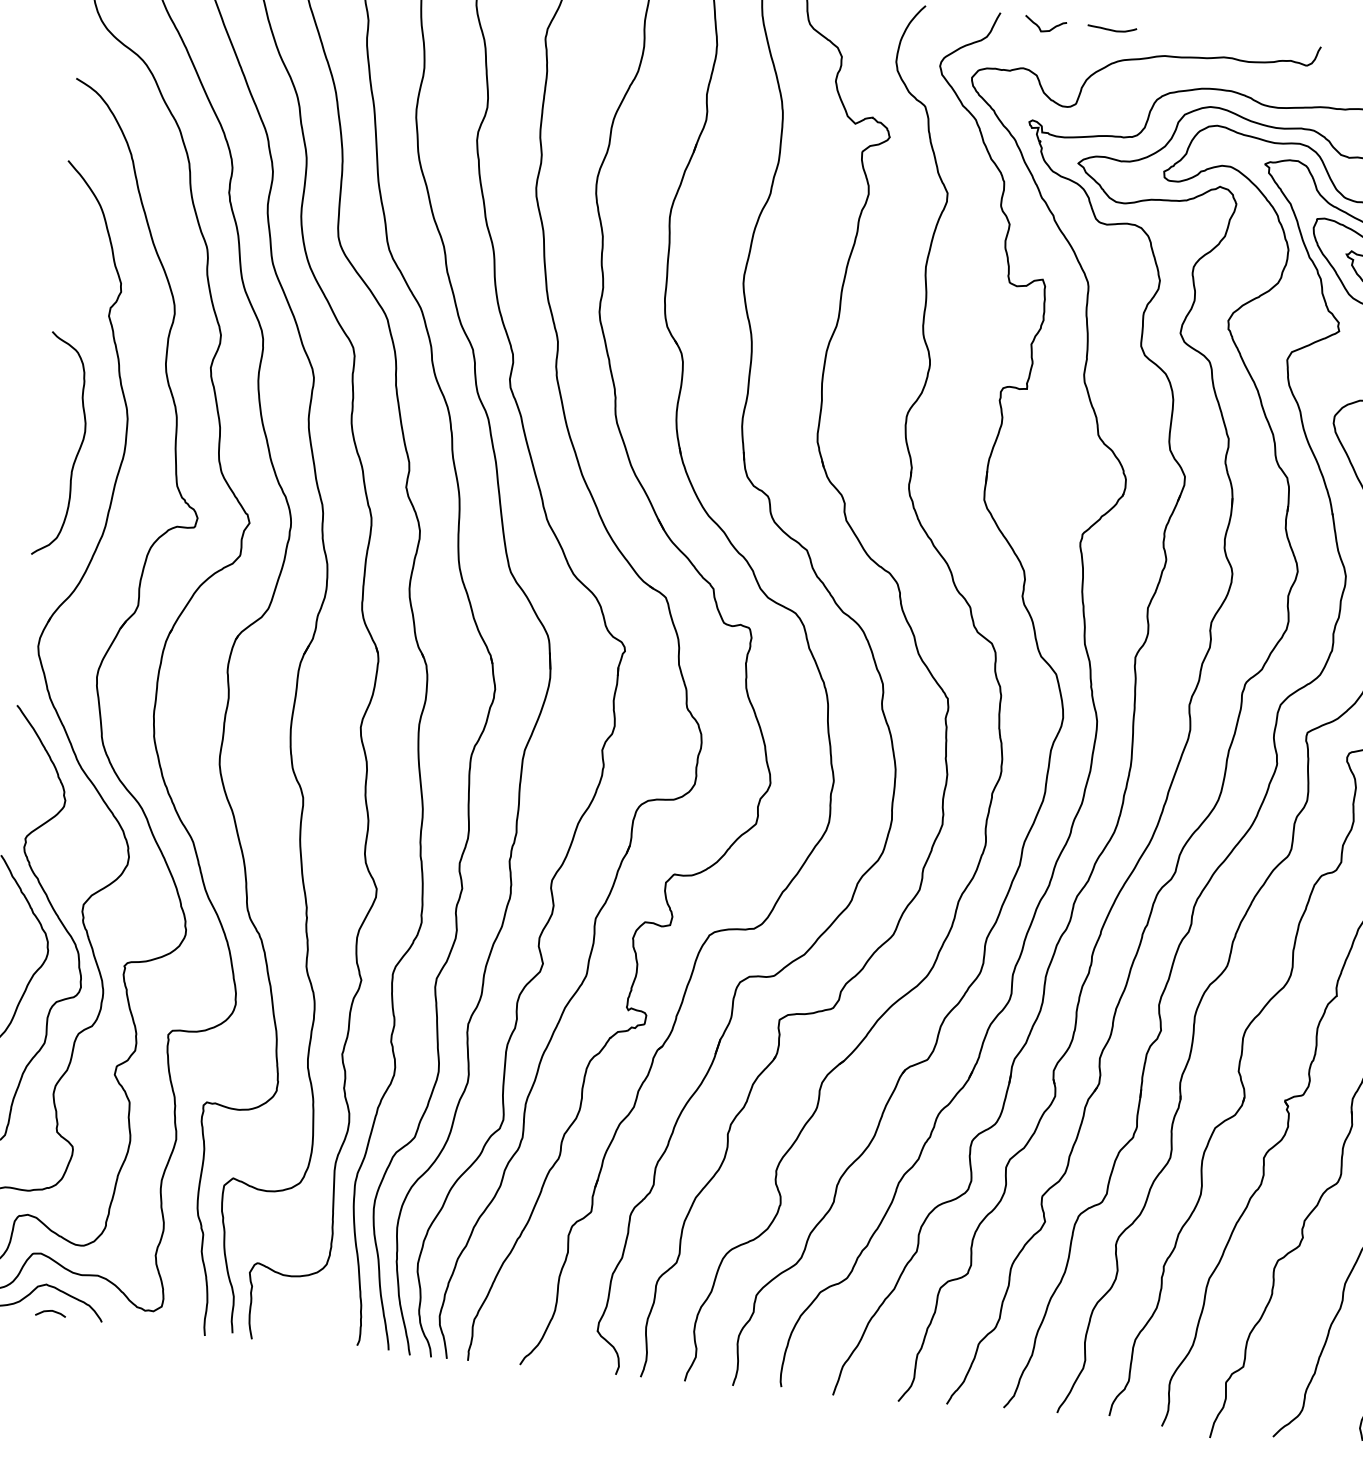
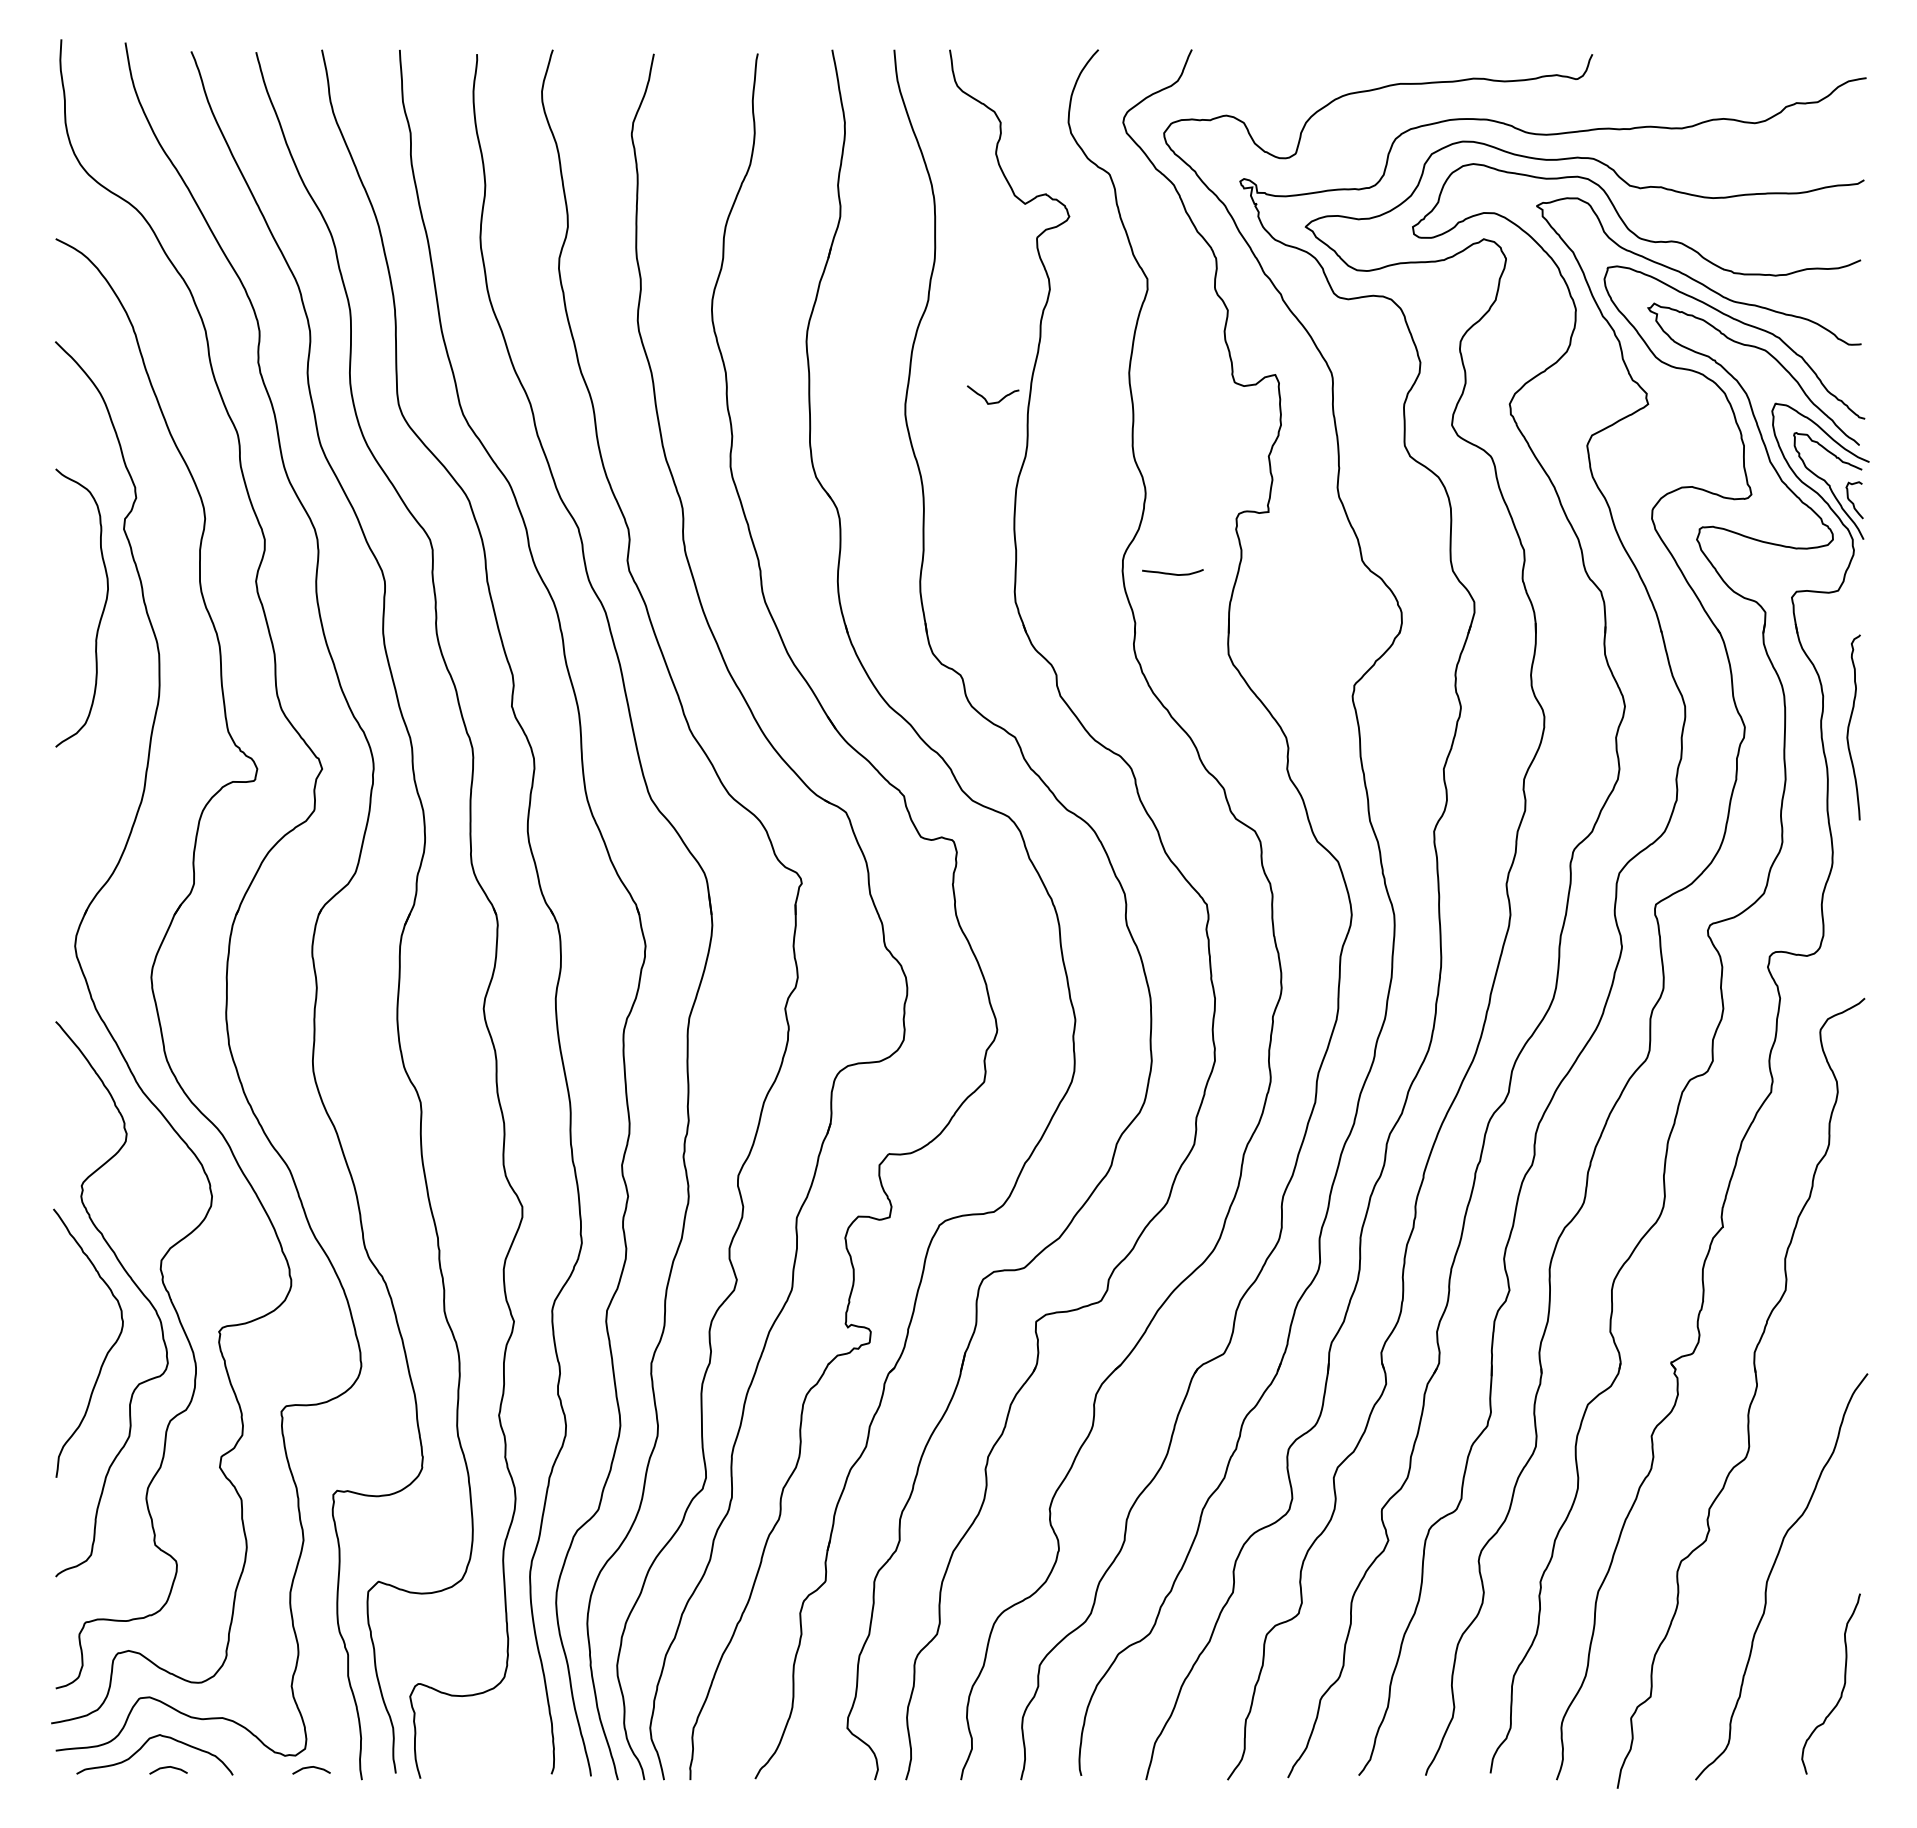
curve: (1040, 27) -> (986, 399), moved
curve: (1111, 29) -> (1172, 573), moved
curve: (78, 450) -> (101, 613), moved
curve: (164, 1322) -> (310, 1768), added

